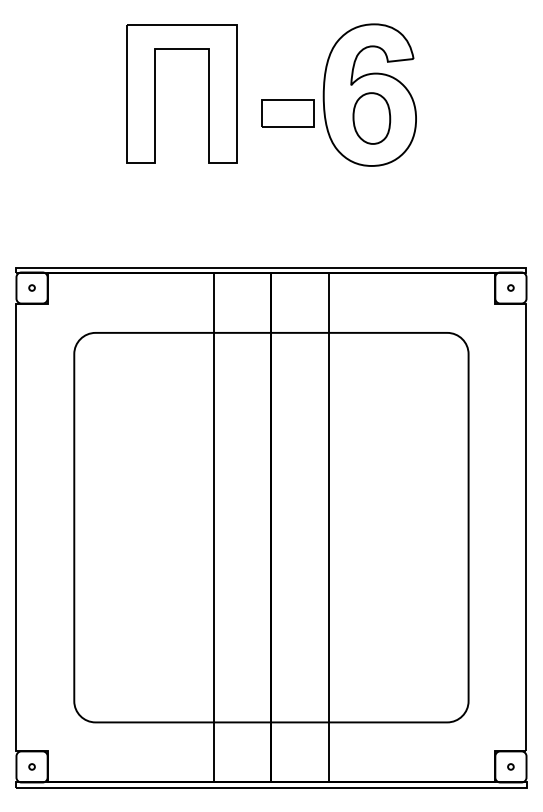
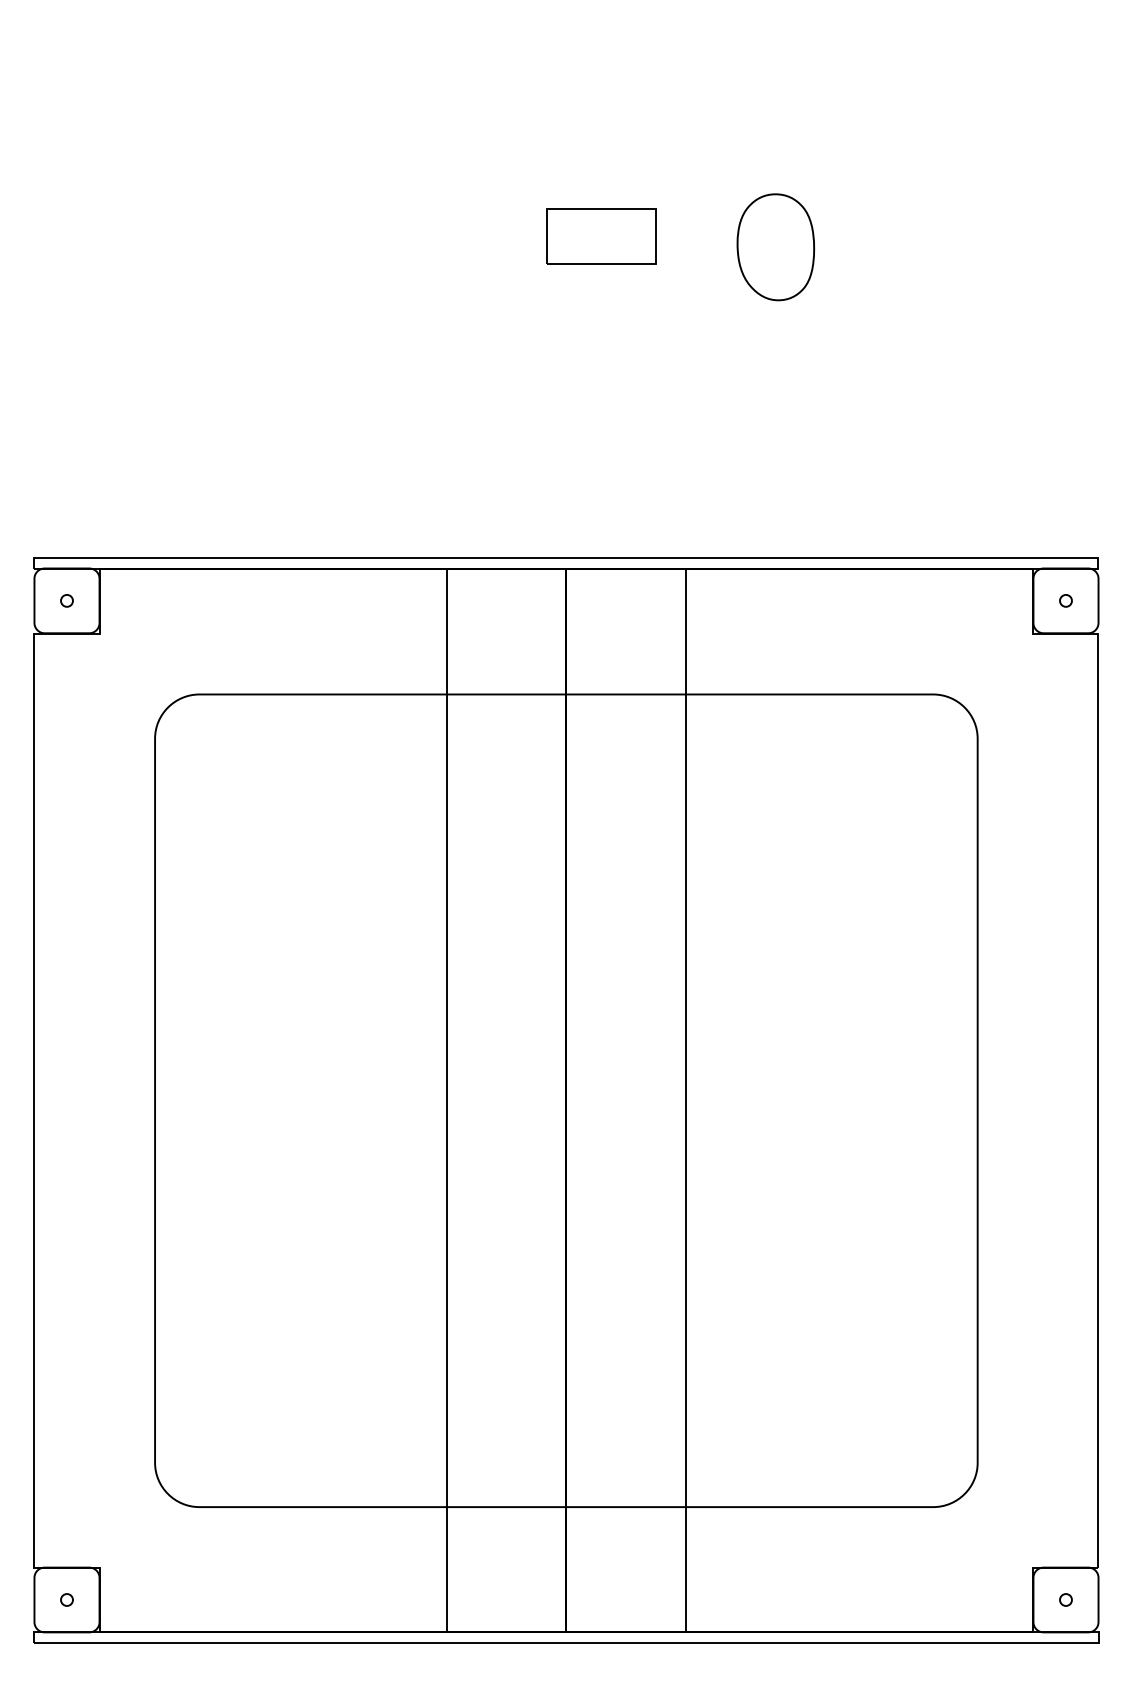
part: (155, 93) -> (324, 195), removed
part: (369, 94) -> (770, 197), removed

